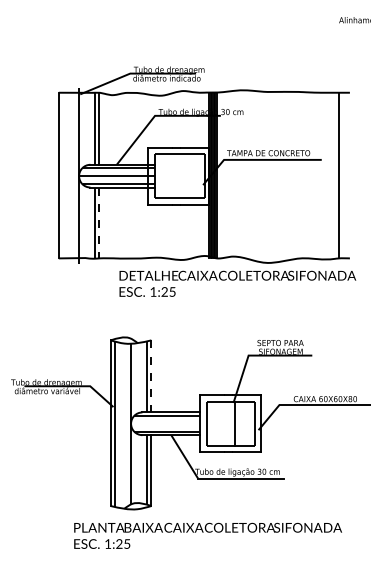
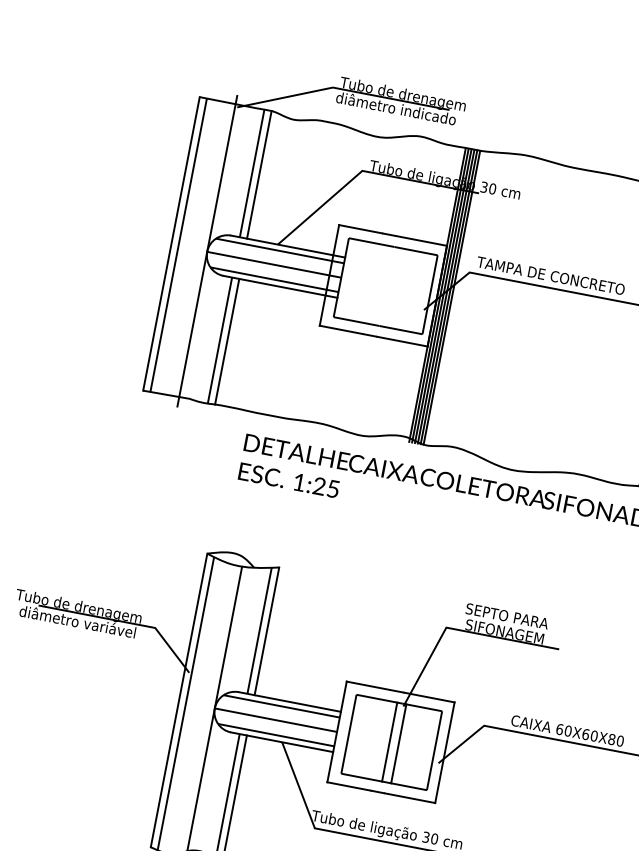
line: (62, 175) -> (178, 245), added
line: (99, 223) -> (227, 342), dashed -> solid
line: (151, 376) -> (267, 631), dashed -> solid
line: (165, 423) -> (275, 719), added
line: (229, 423) -> (389, 741), added

